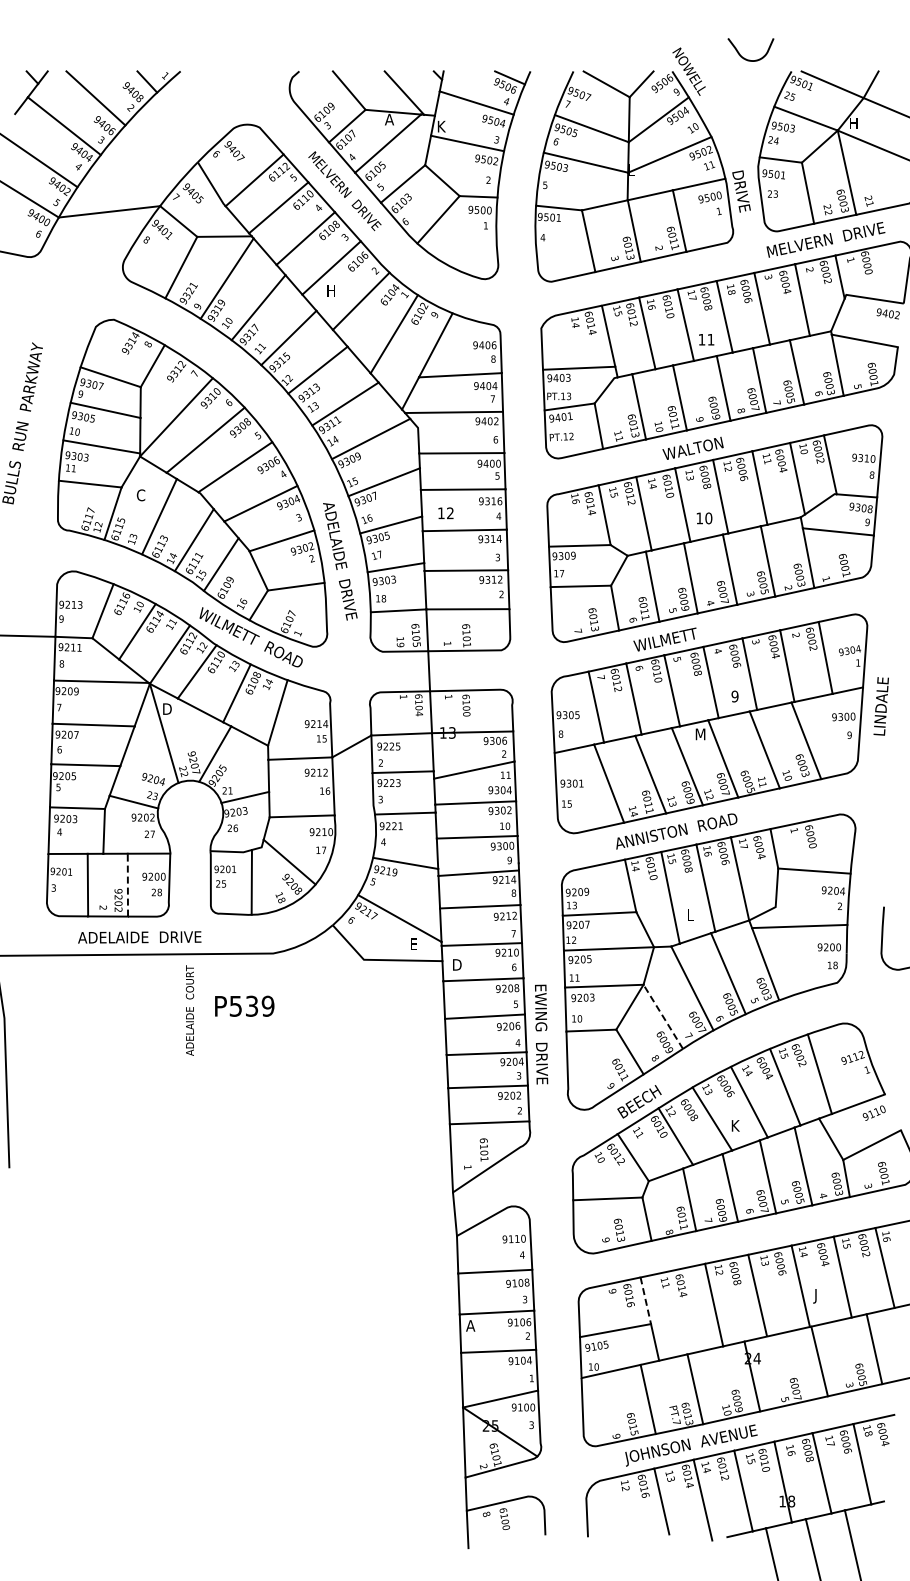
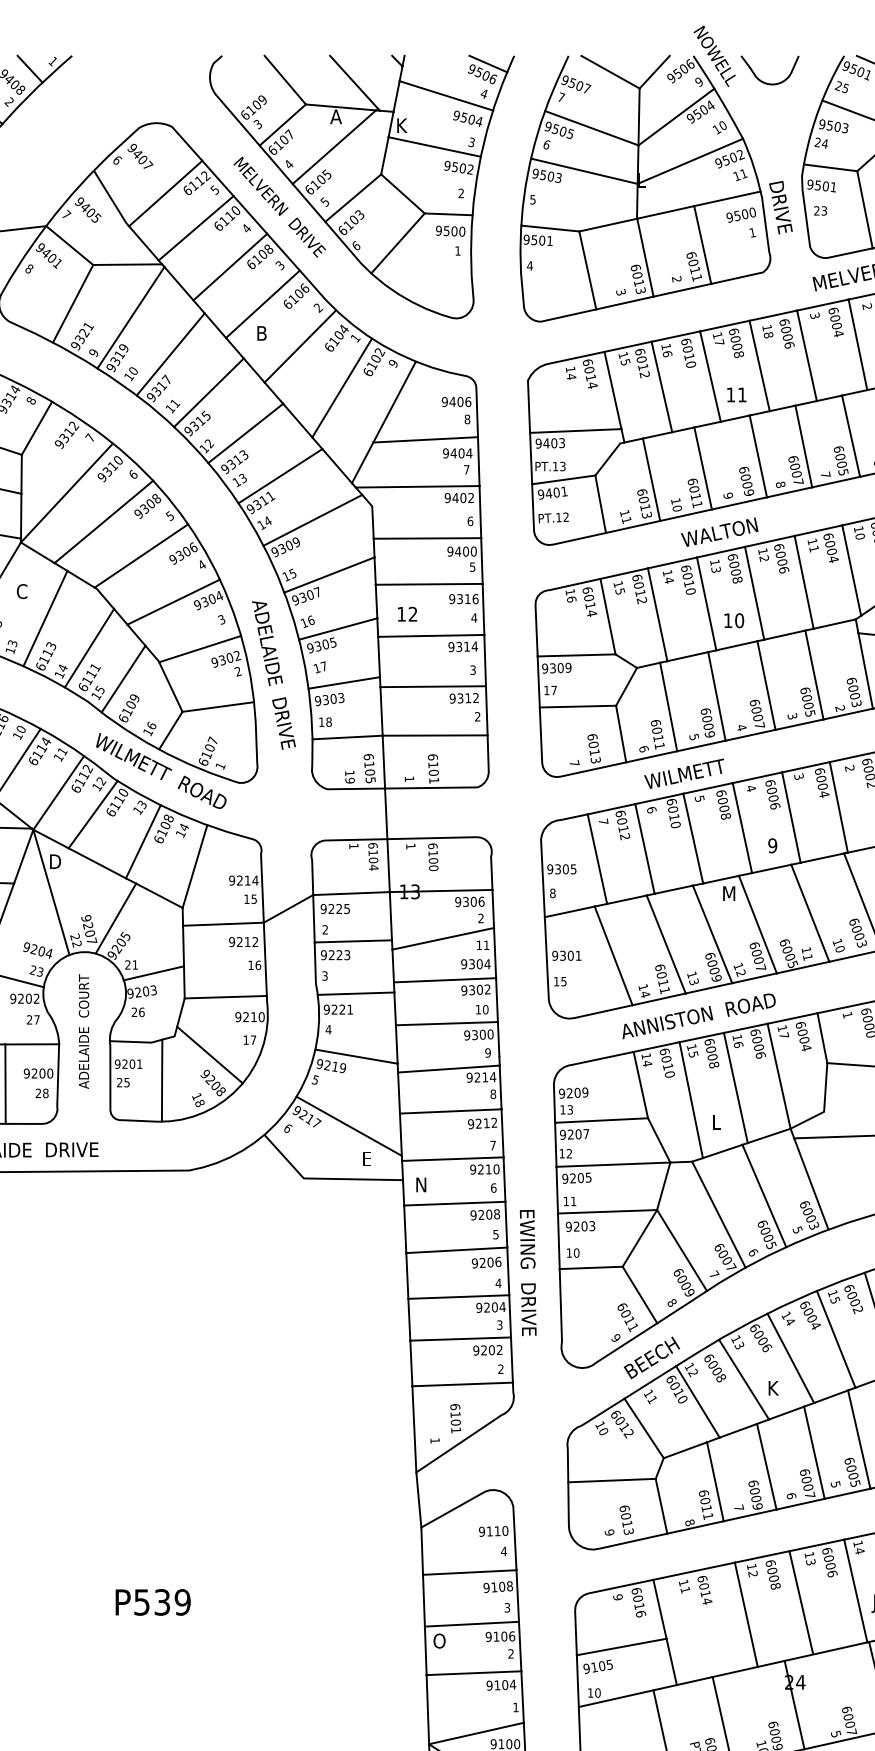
curve: (746, 58) -> (764, 81), moved
text: (330, 290) -> (261, 332), H -> B
line: (127, 884) -> (5, 1083), dashed -> solid
text: (457, 964) -> (422, 1184), D -> N
text: (244, 1005) -> (152, 1601), moved
text: (189, 1010) -> (83, 1031), moved
line: (663, 1016) -> (682, 1250), dashed -> solid
line: (645, 1300) -> (659, 1608), dashed -> solid
text: (471, 1325) -> (439, 1640), A -> O

